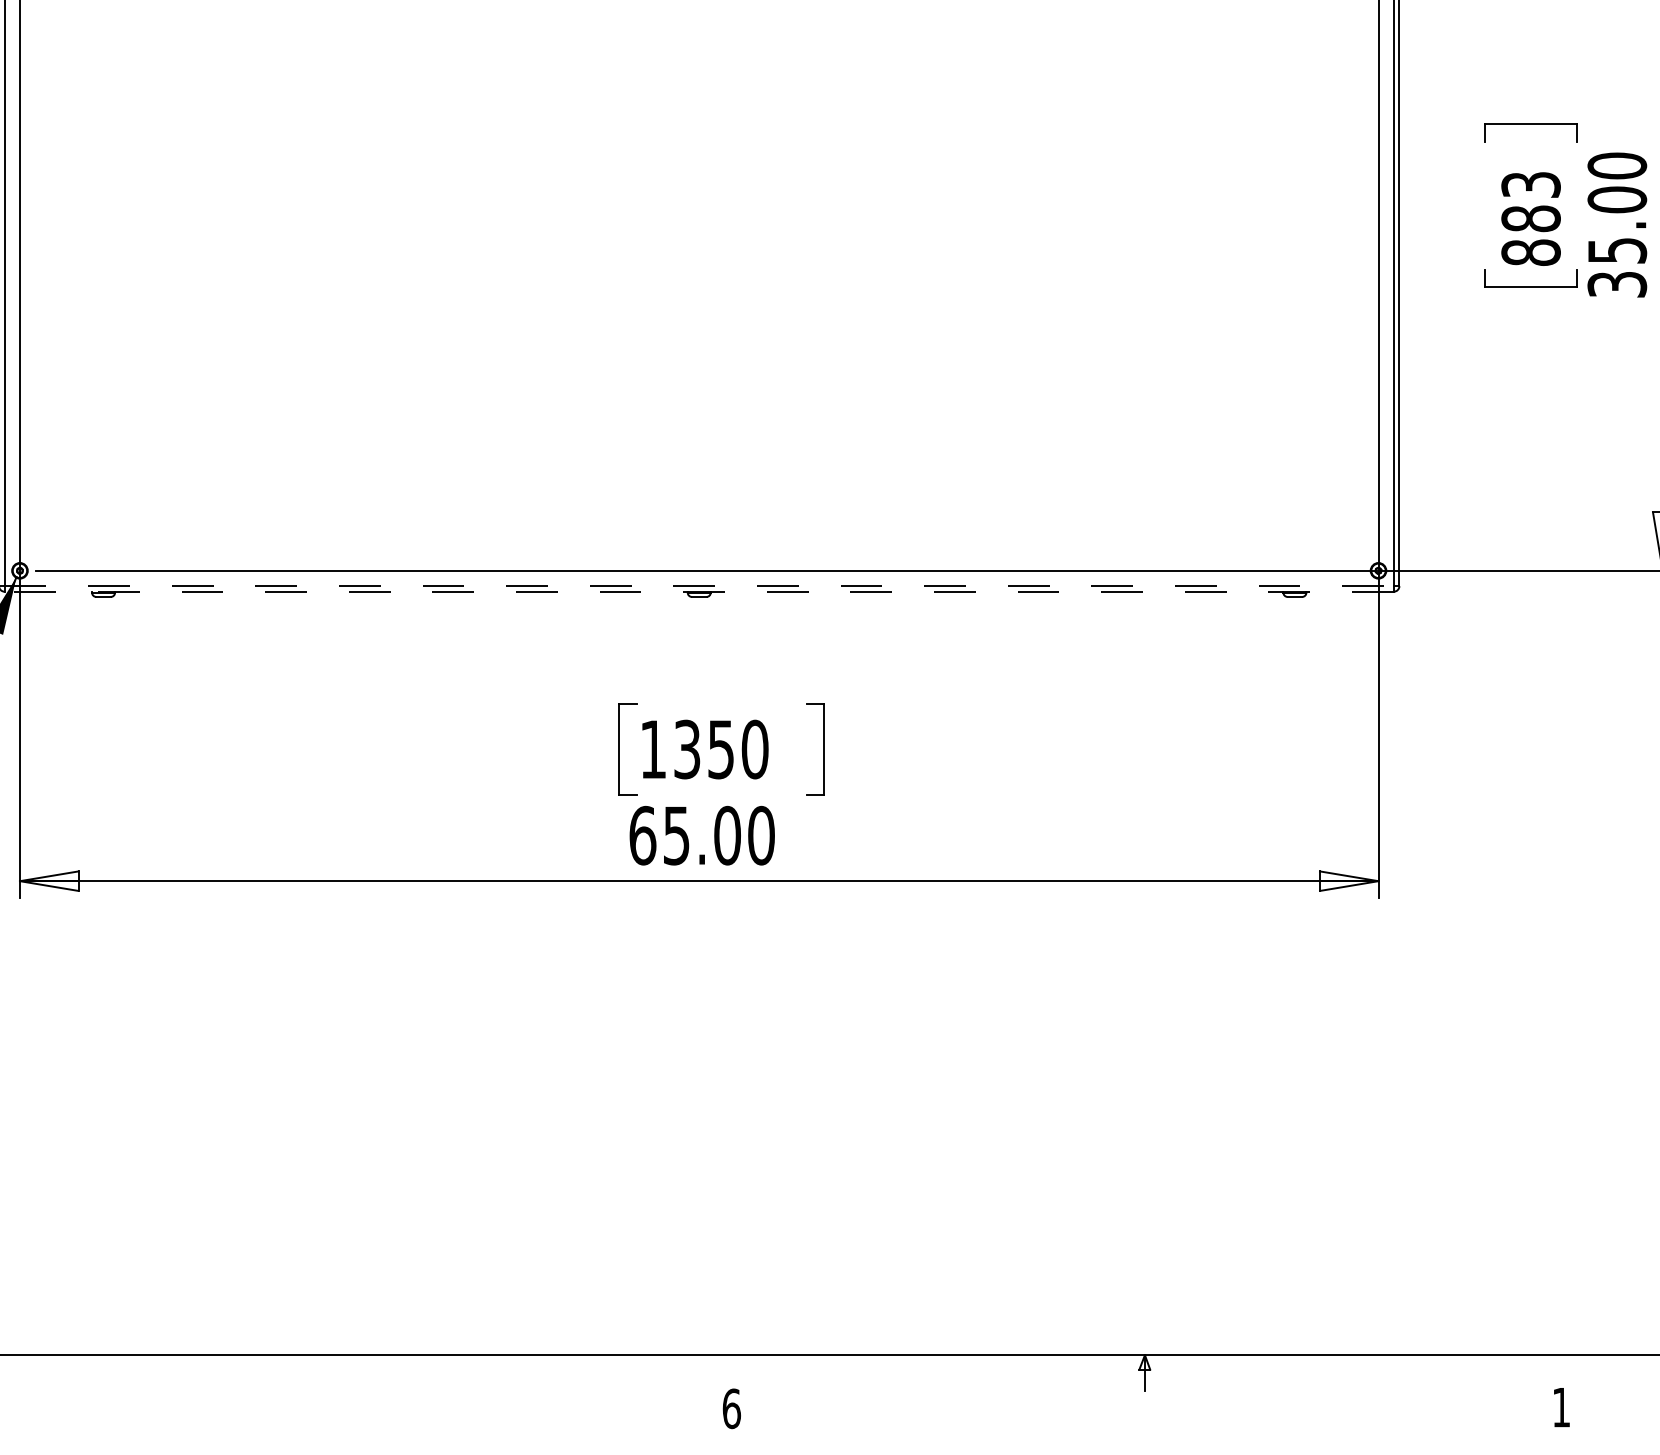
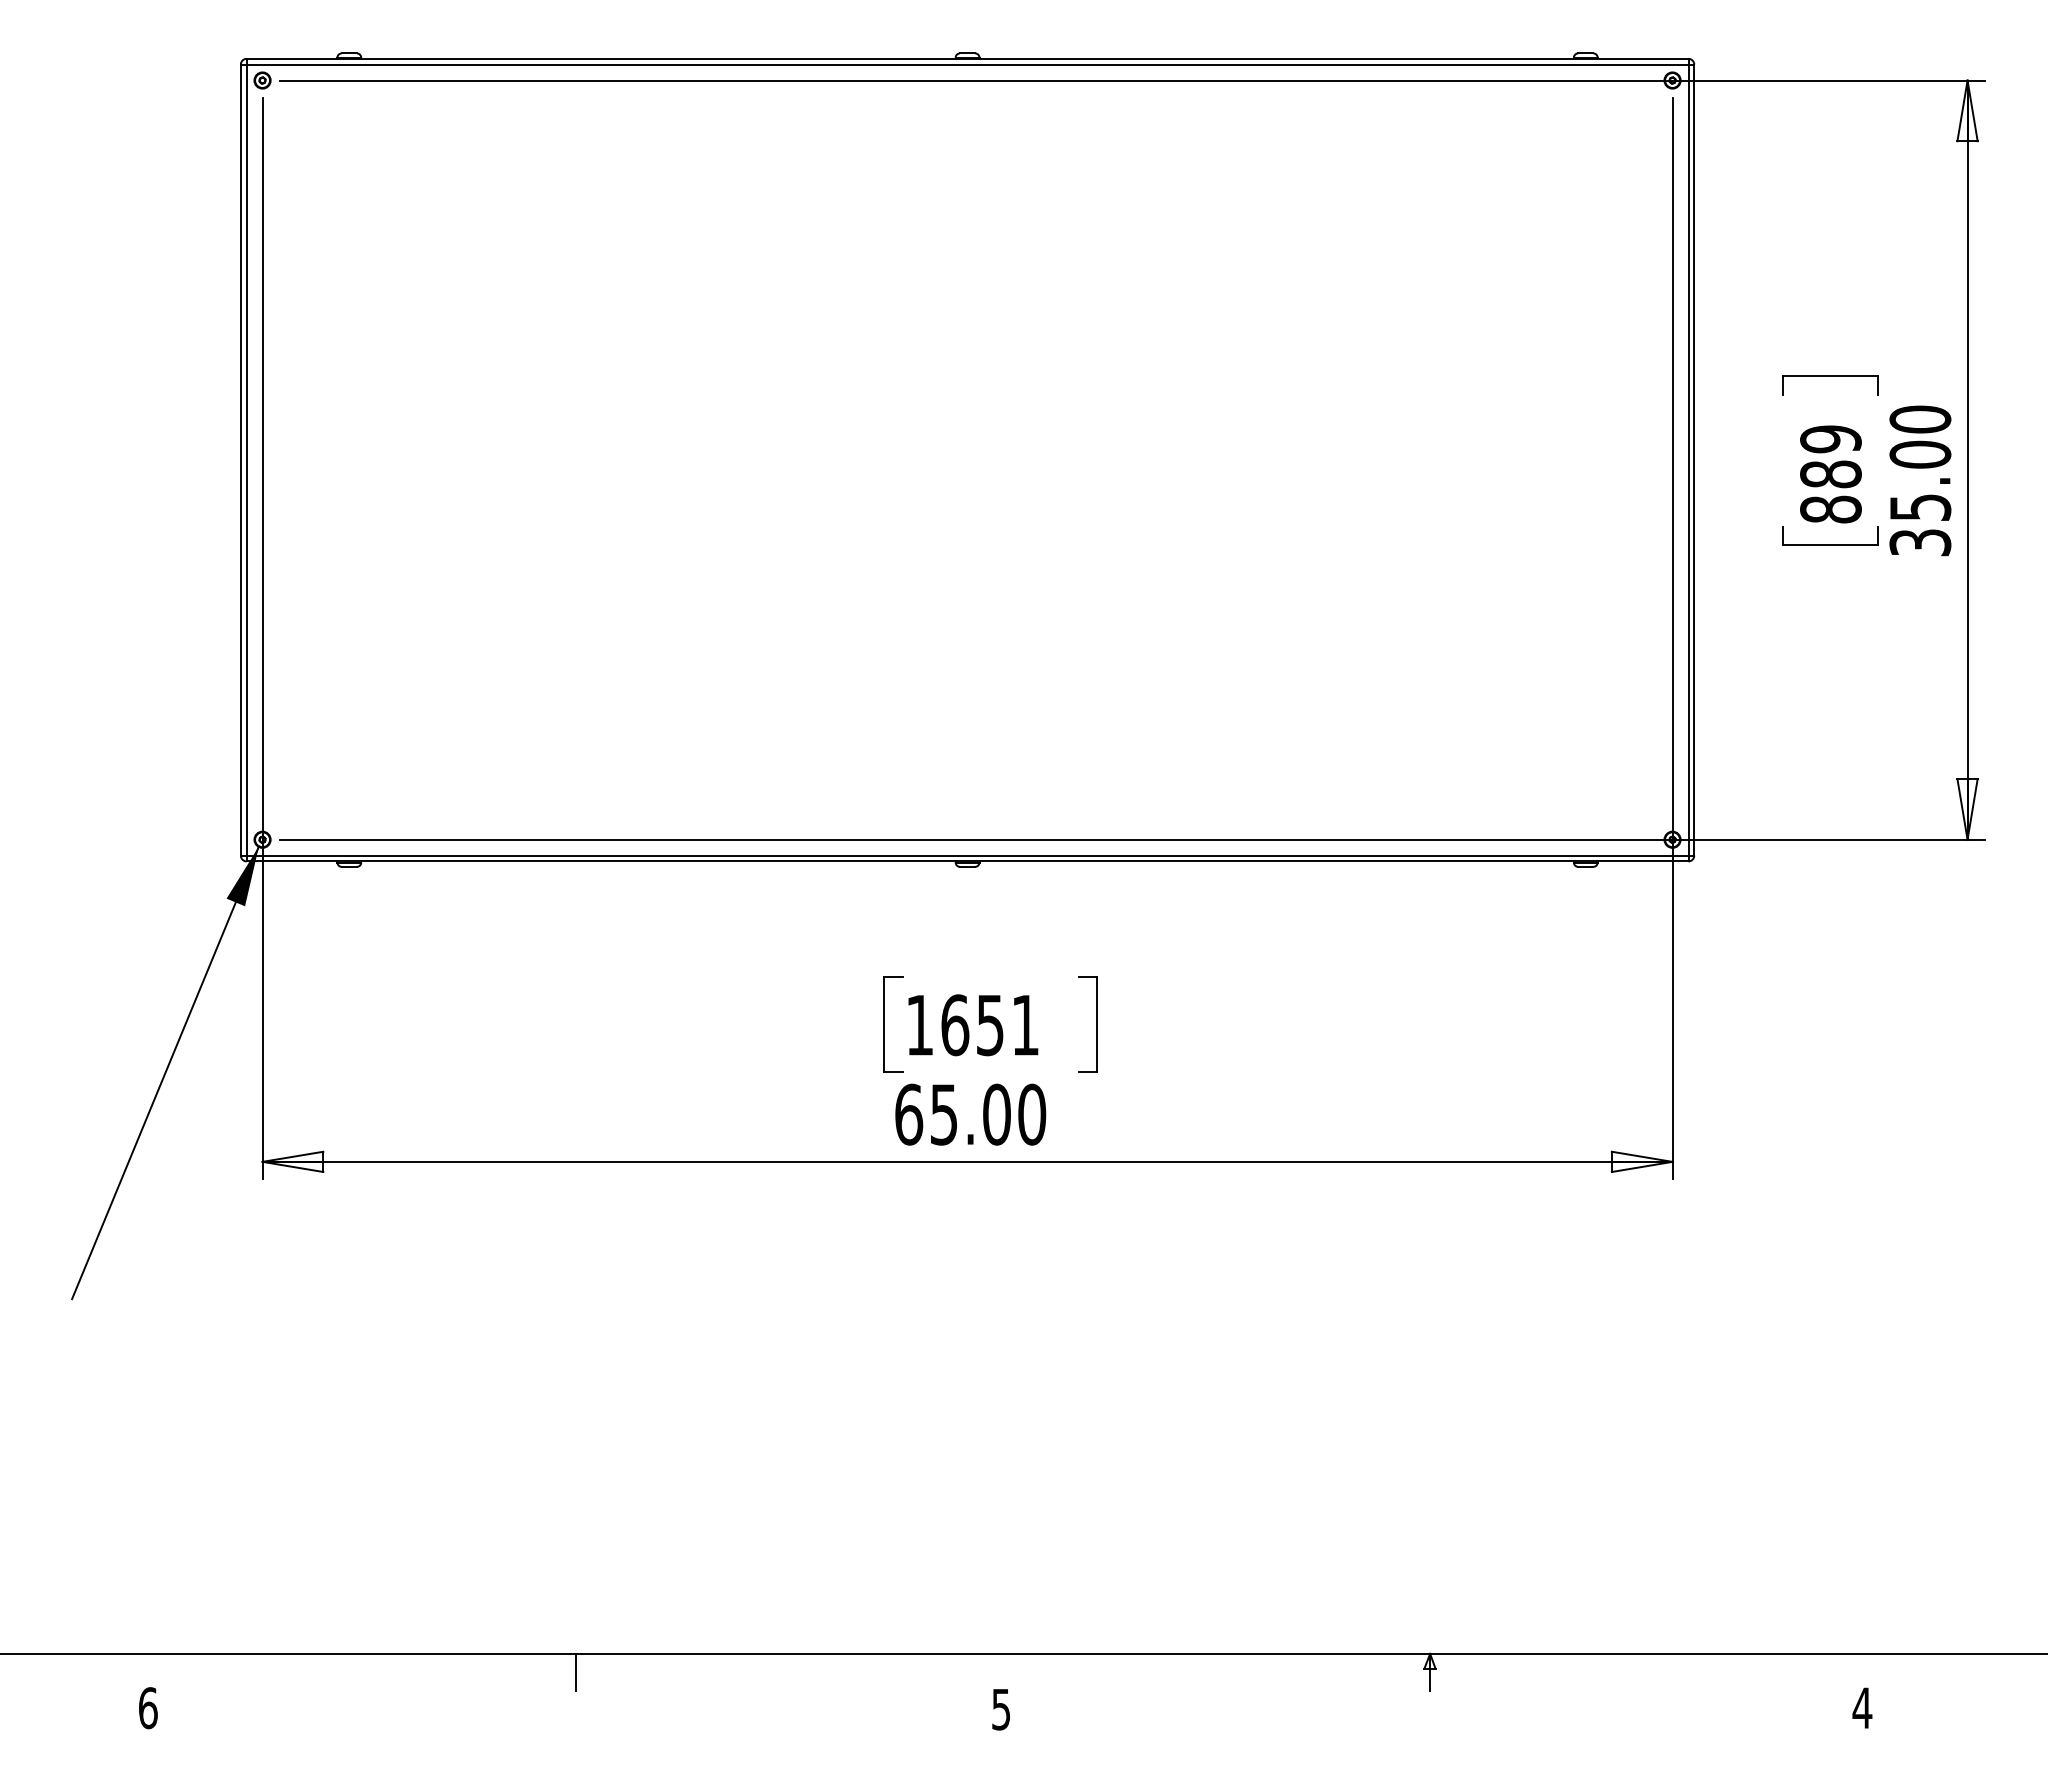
text: (1530, 185) -> (1830, 439), 883 -> 889
line: (699, 585) -> (967, 855), dashed -> solid
line: (699, 591) -> (967, 861), dashed -> solid
text: (721, 749) -> (990, 1025), 1350 -> 1651
line: (322, 1372) -> (576, 1671), added
text: (1561, 1406) -> (1862, 1707), 1 -> 4
text: (731, 1408) -> (1001, 1709), 6 -> 5

